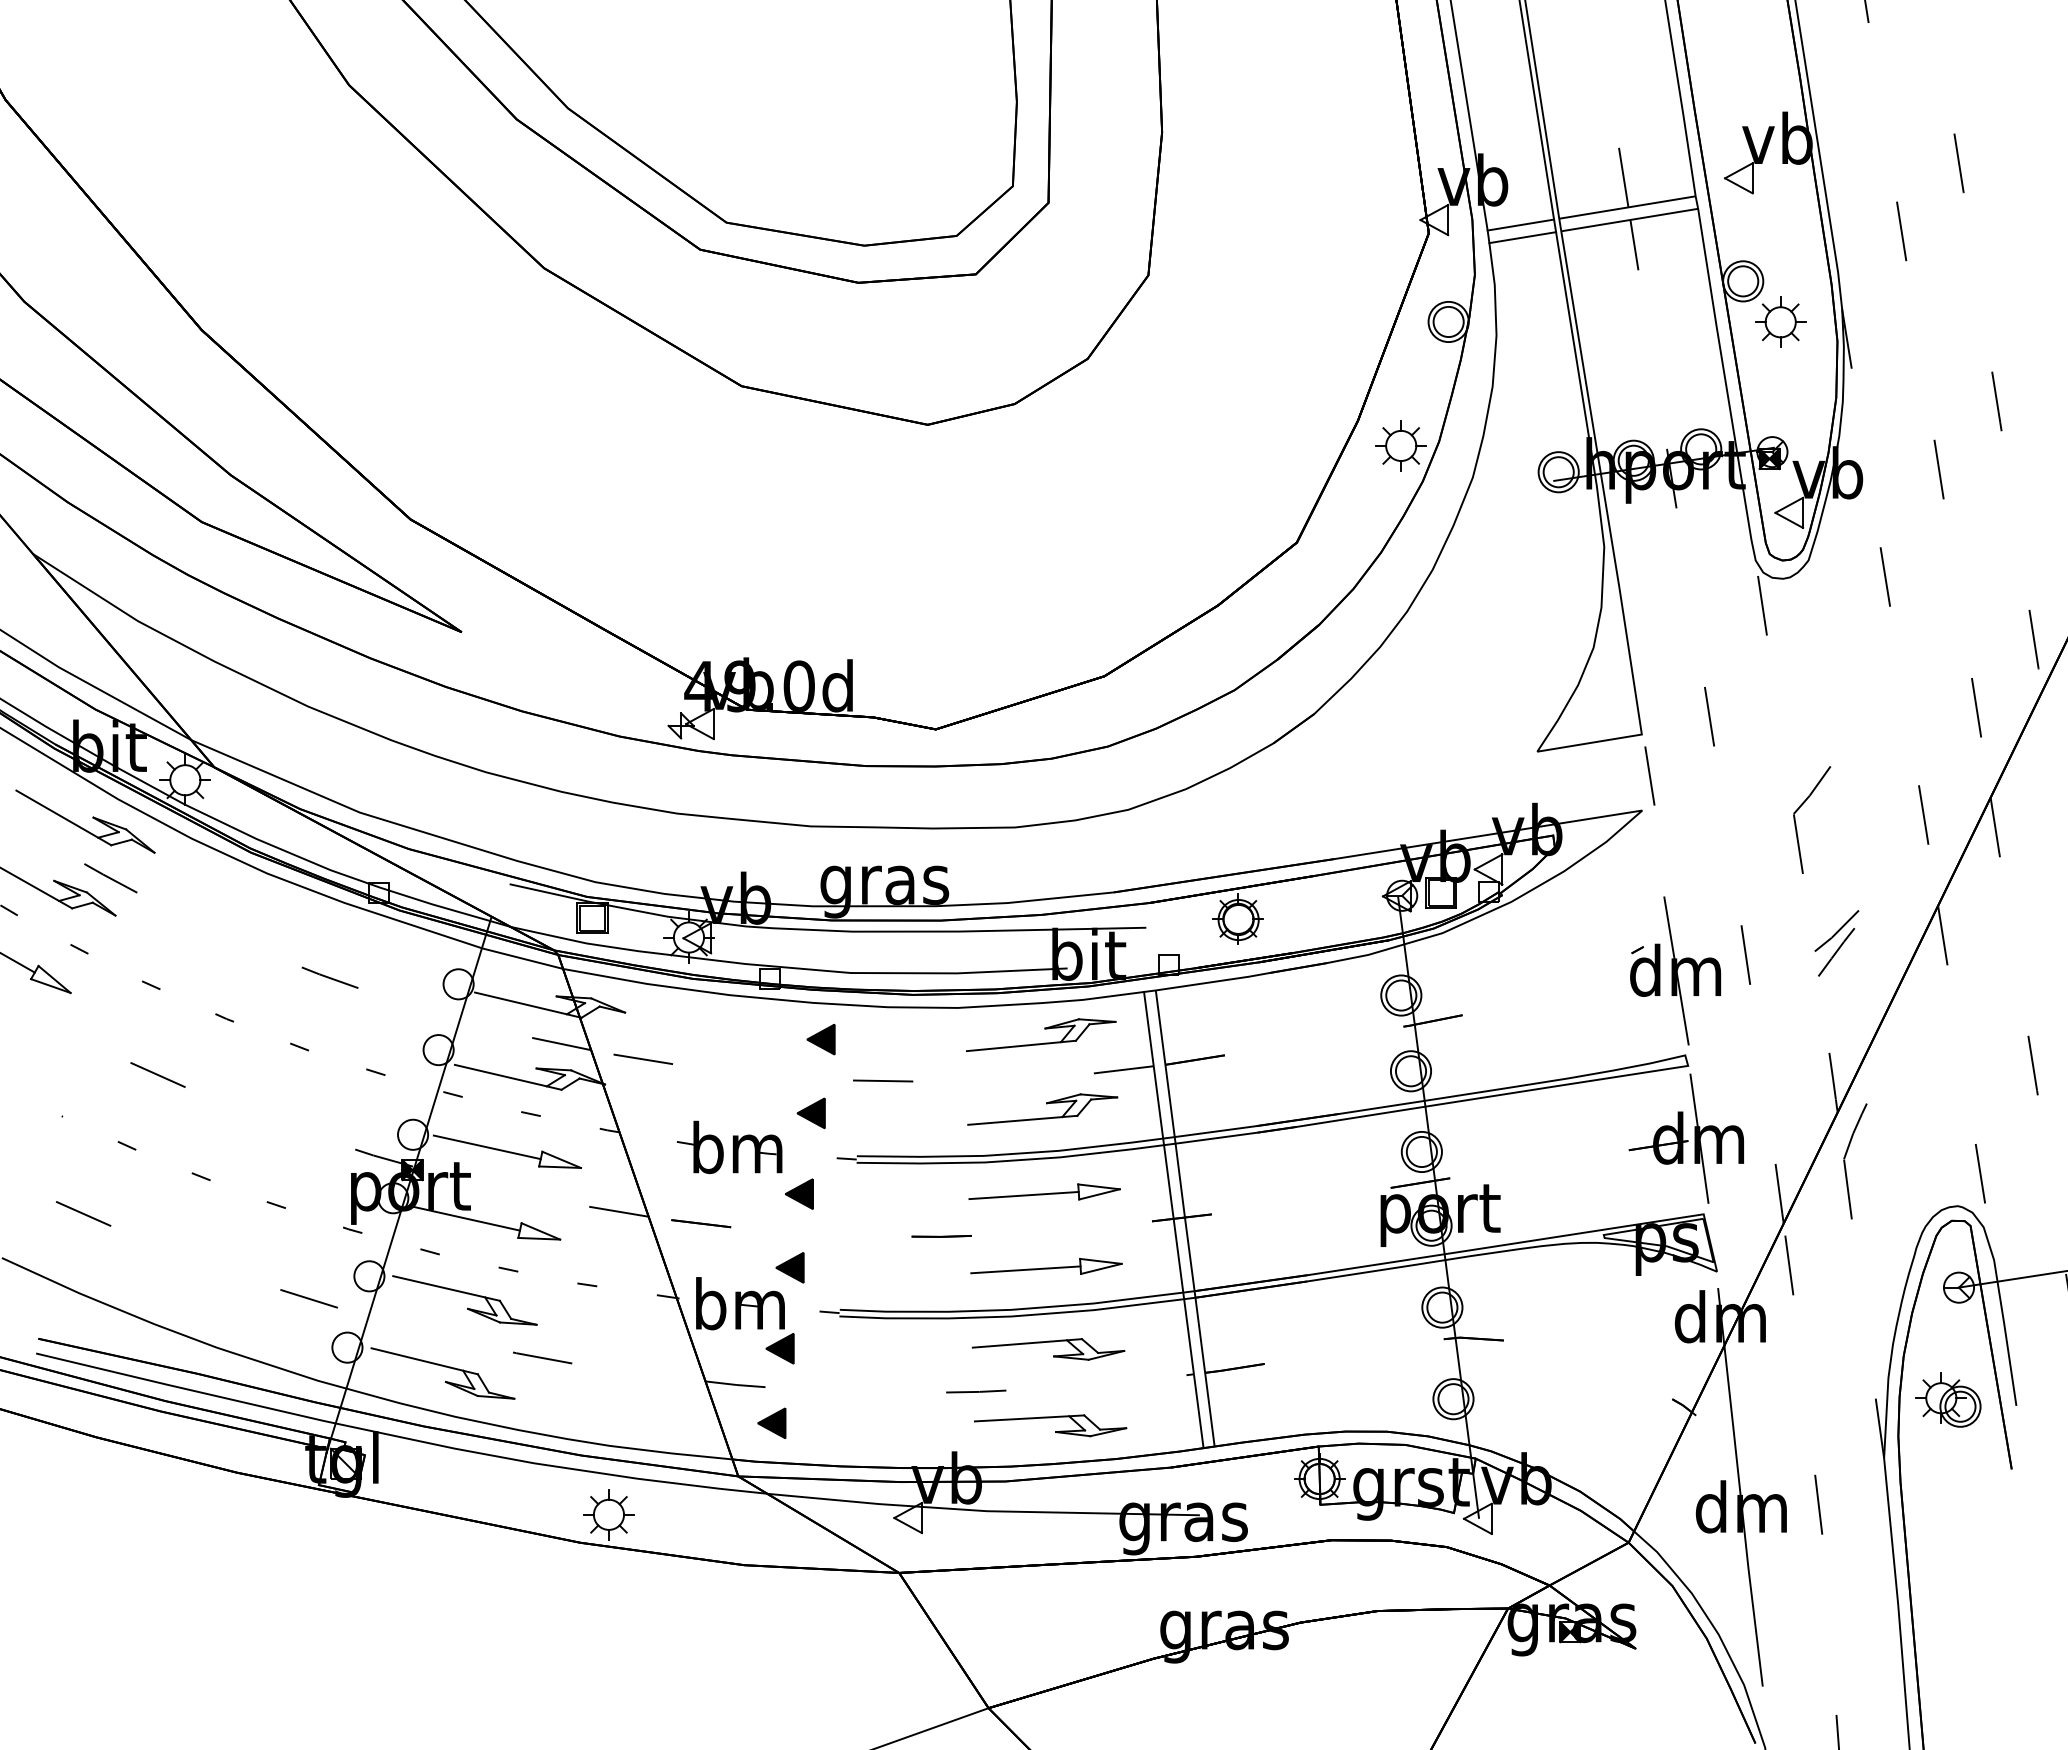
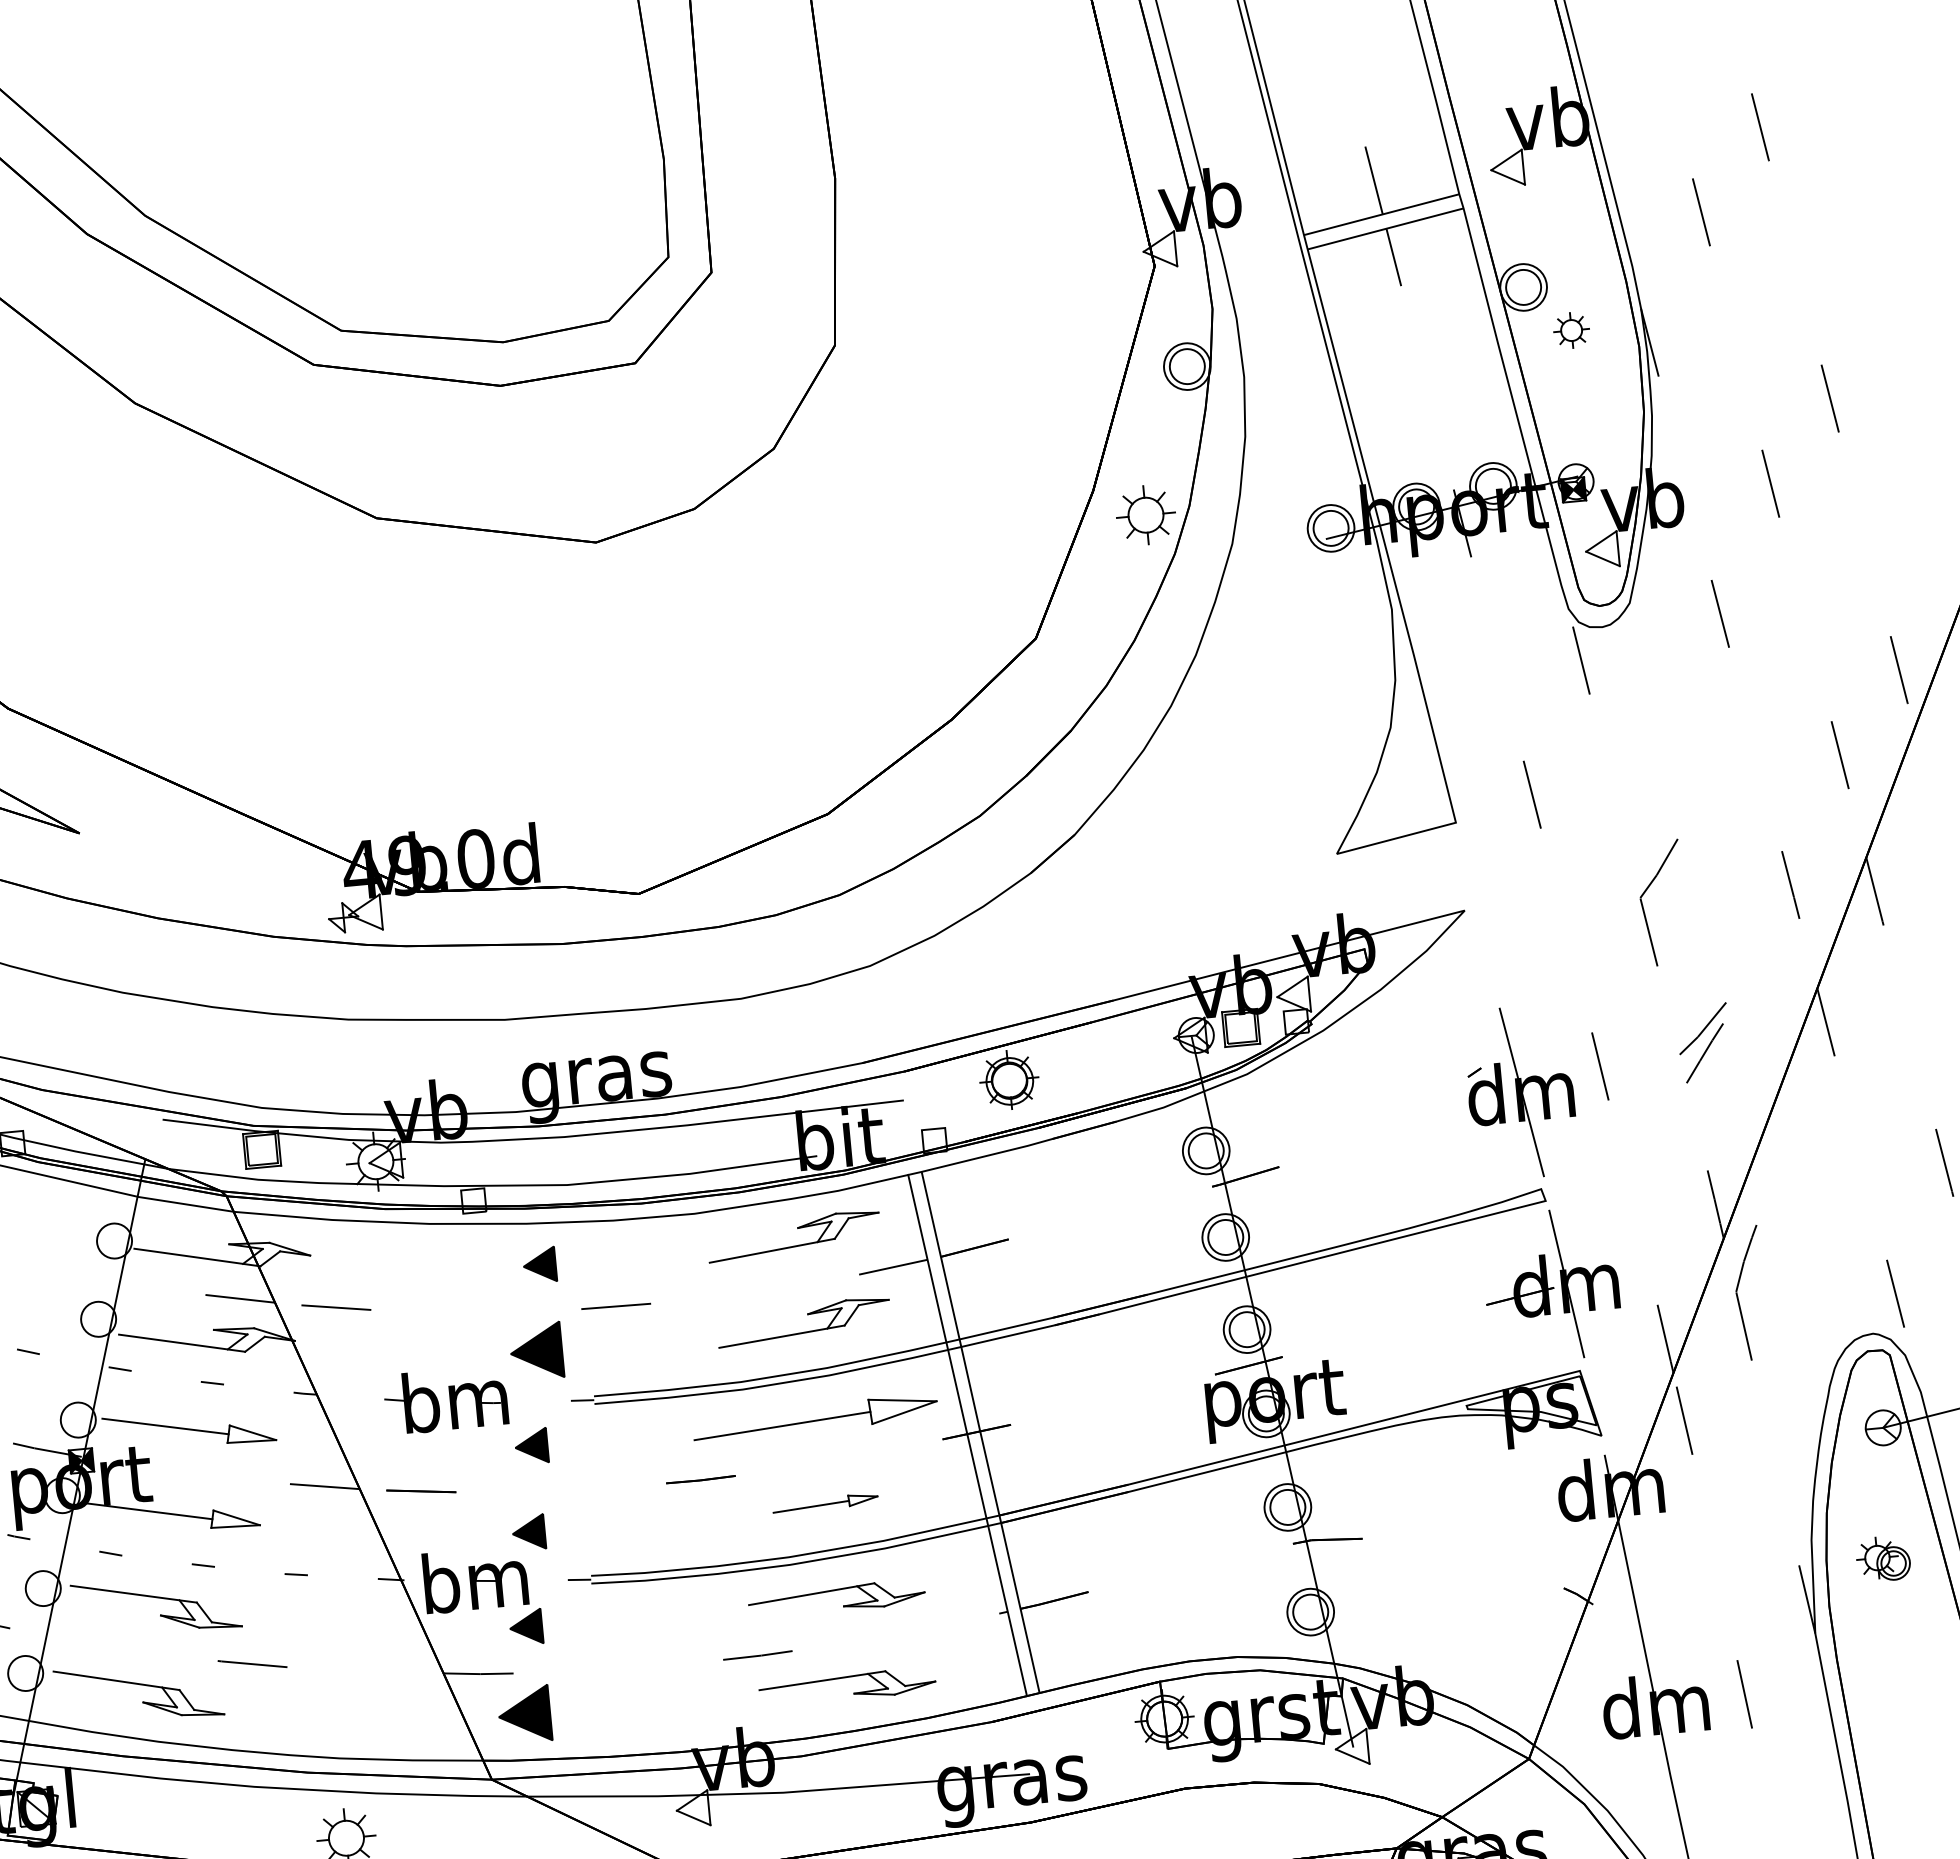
line: (1520, 224) -> (1259, 246), removed
line: (1522, 237) -> (1263, 260), removed
part: (1780, 321) -> (1571, 329), size x0.6
line: (1649, 775) -> (1469, 869), removed
part: (810, 1113) -> (535, 1351), size x1.6
part: (1044, 1191) -> (814, 1416), size x1.4
part: (1046, 1266) -> (825, 1503), size x0.6
part: (1948, 1399) -> (1883, 1558), size x0.7
part: (771, 1422) -> (524, 1713), size x1.6

